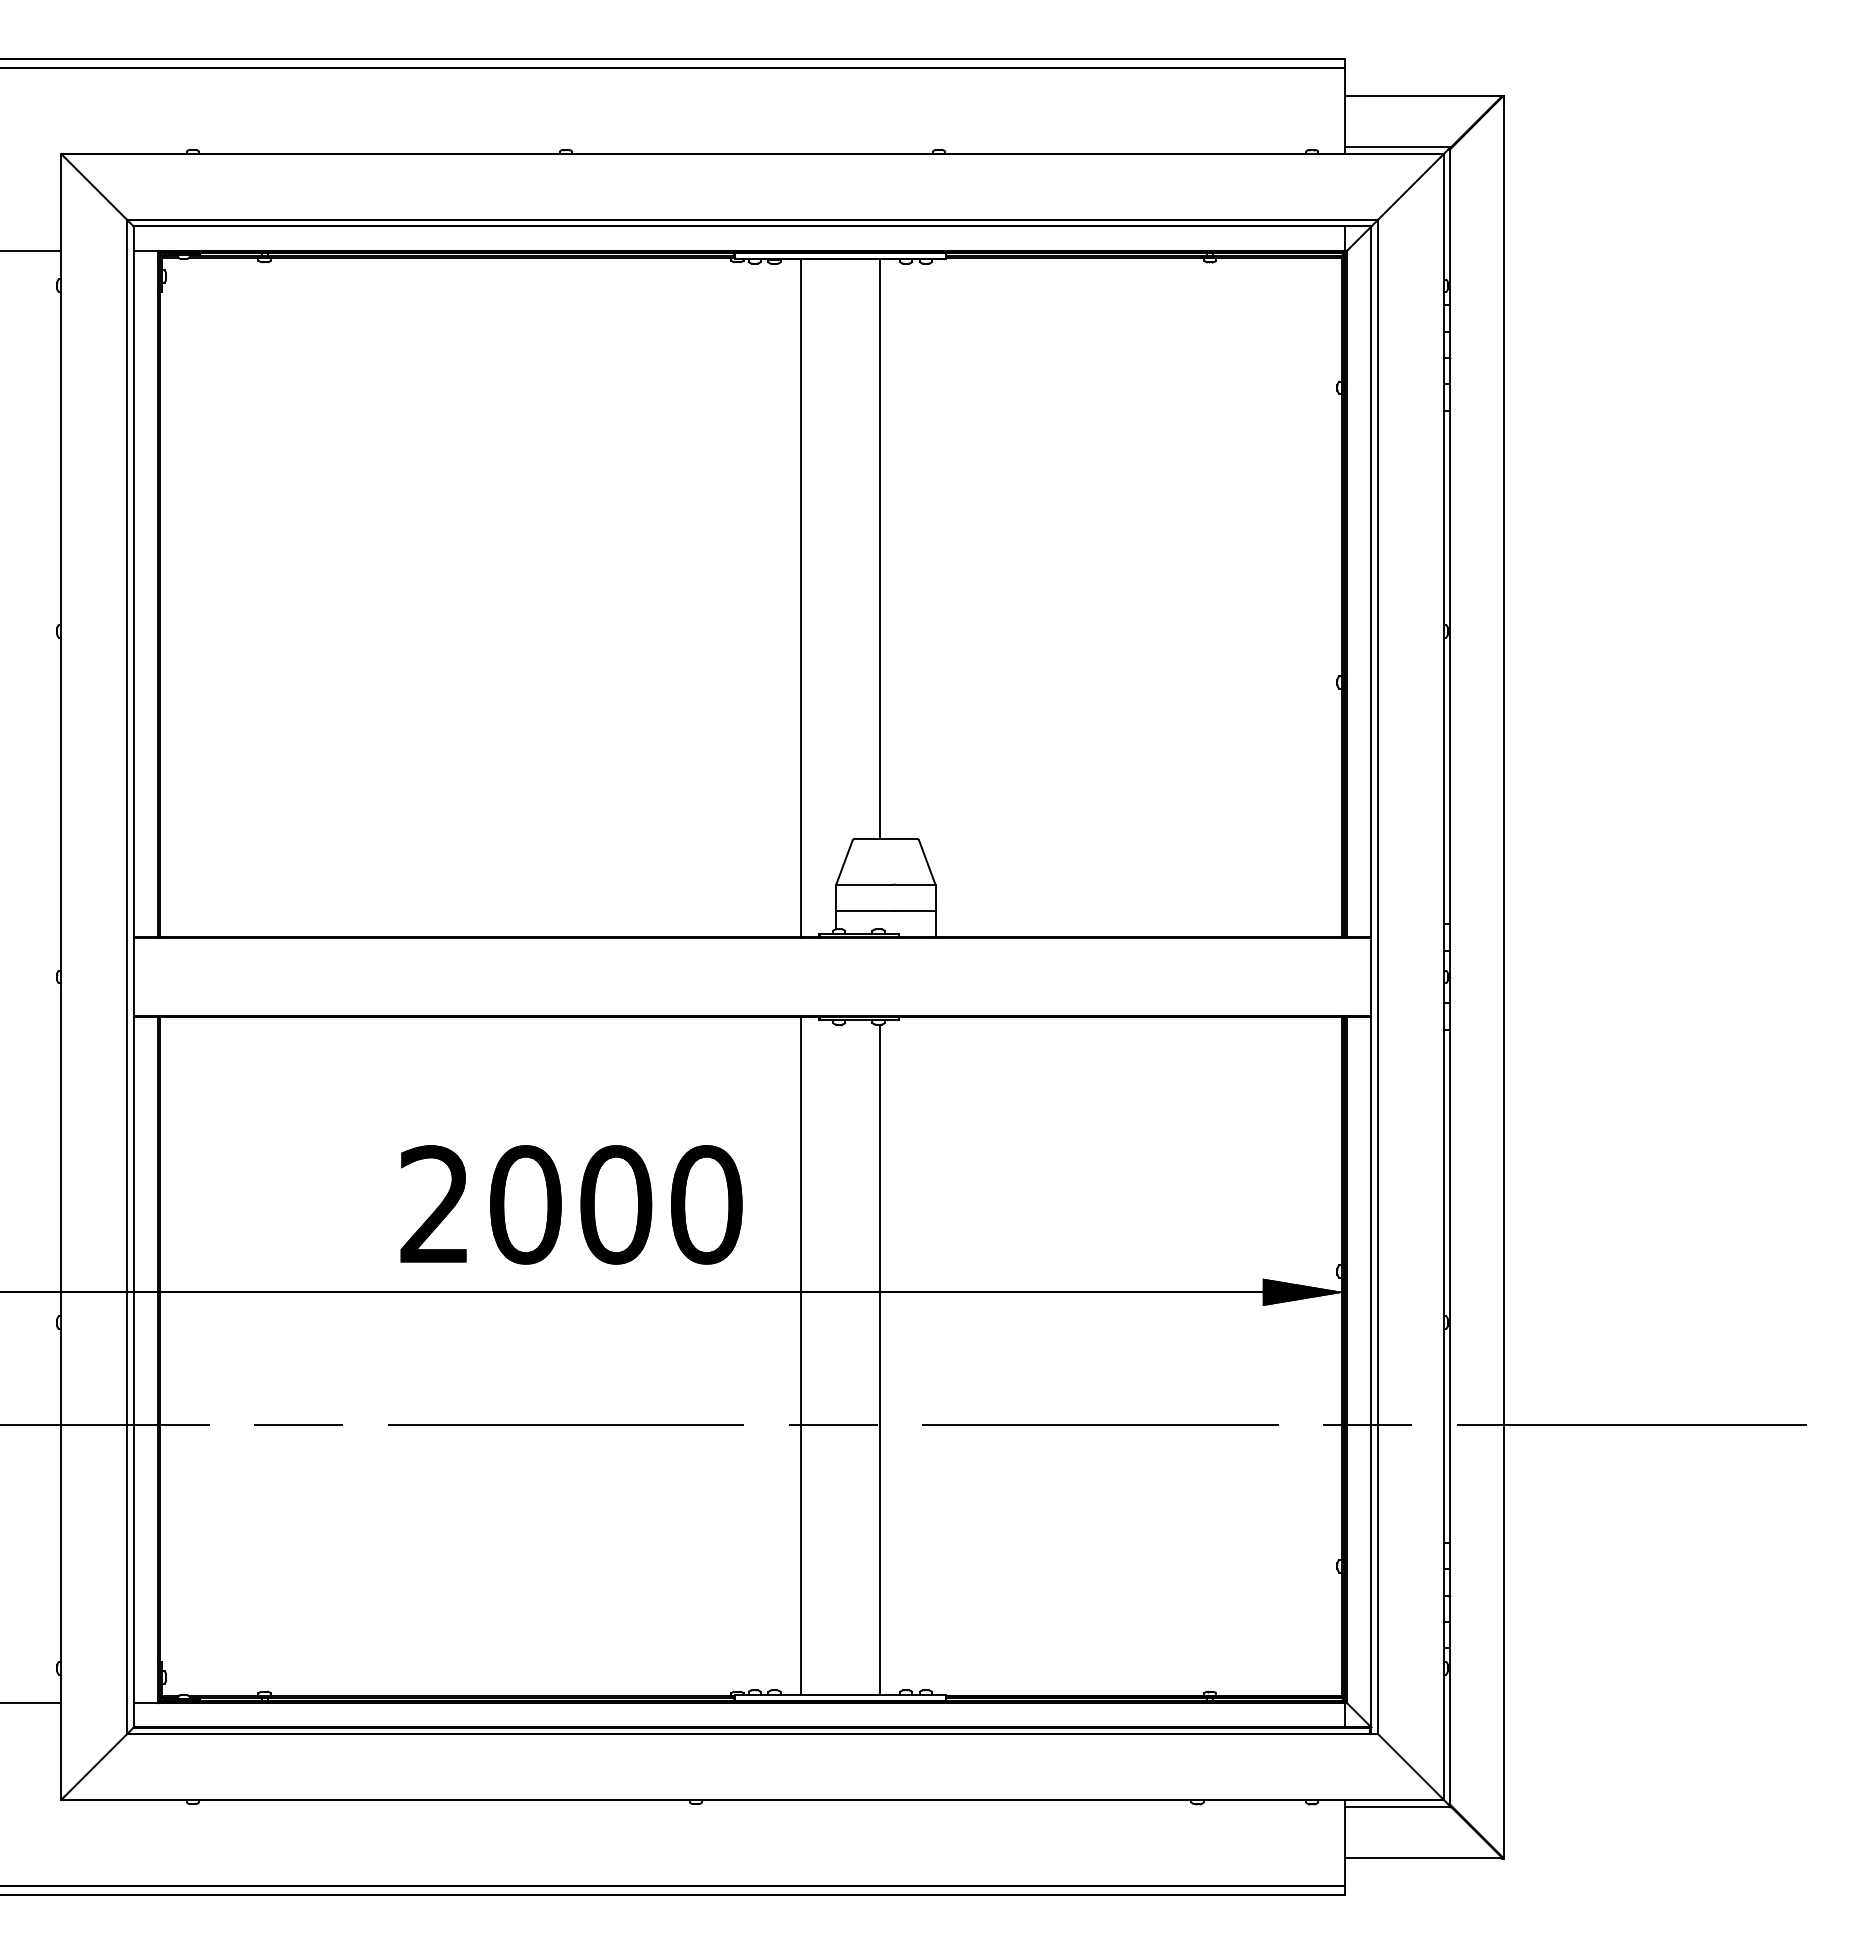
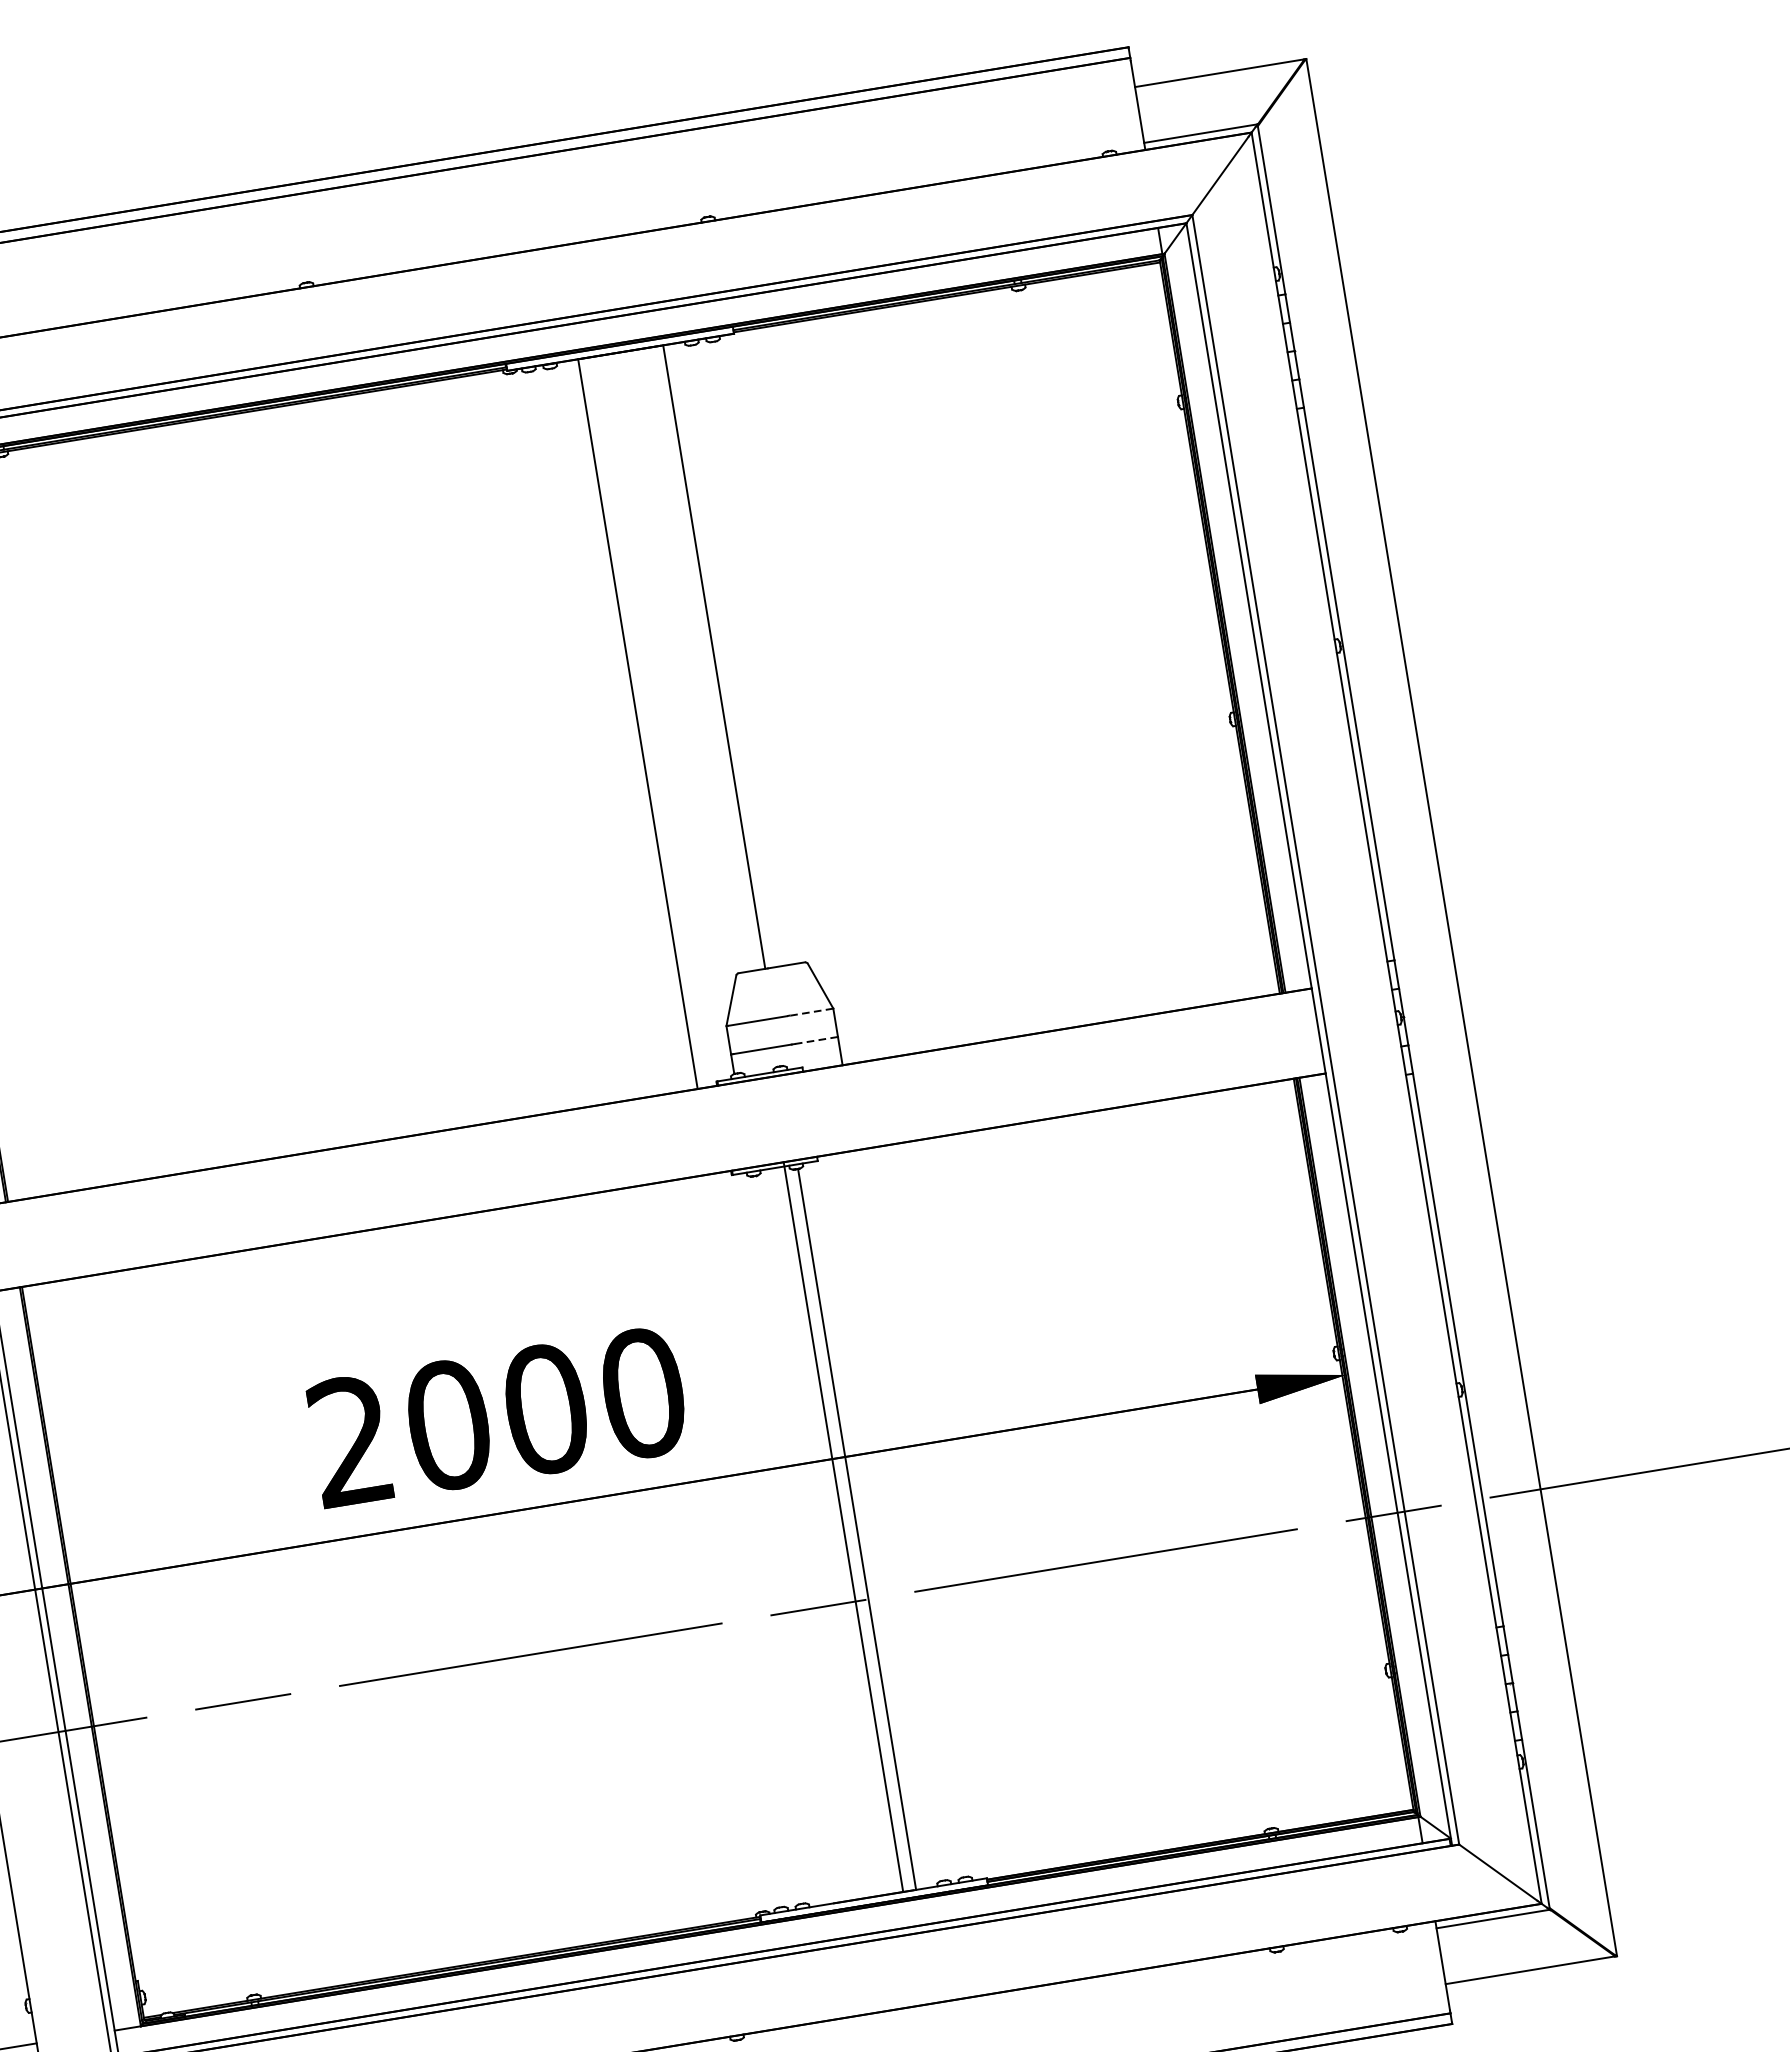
line: (915, 884) -> (811, 1011), solid -> dashed
line: (915, 911) -> (816, 1040), solid -> dashed
line: (800, 1355) -> (843, 1527), moved

